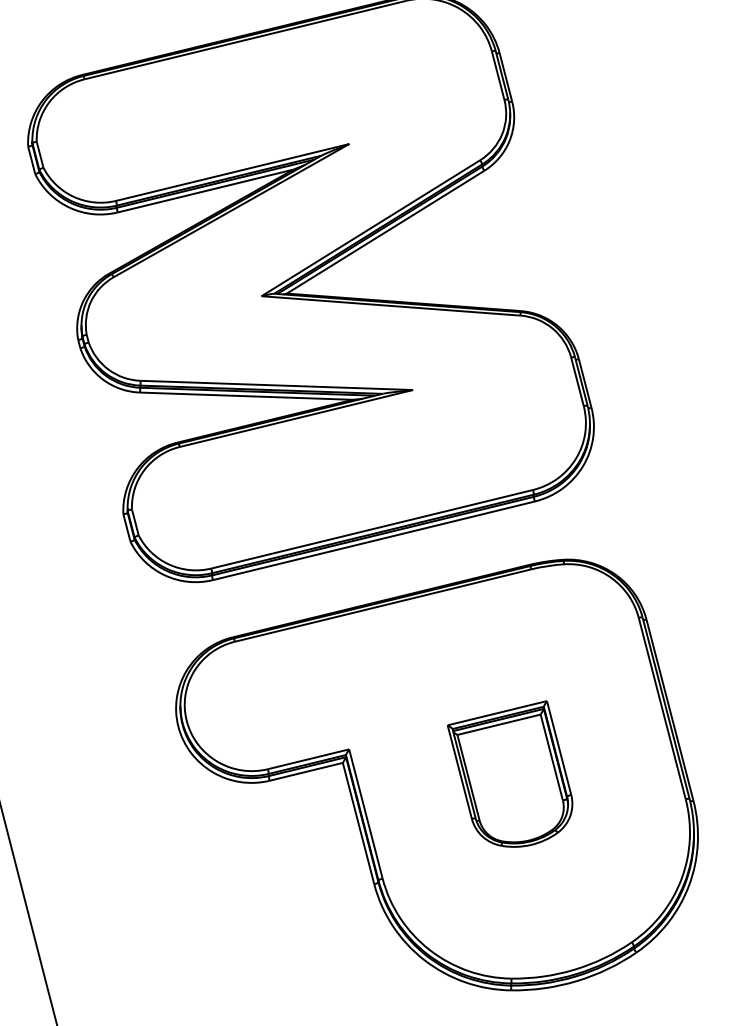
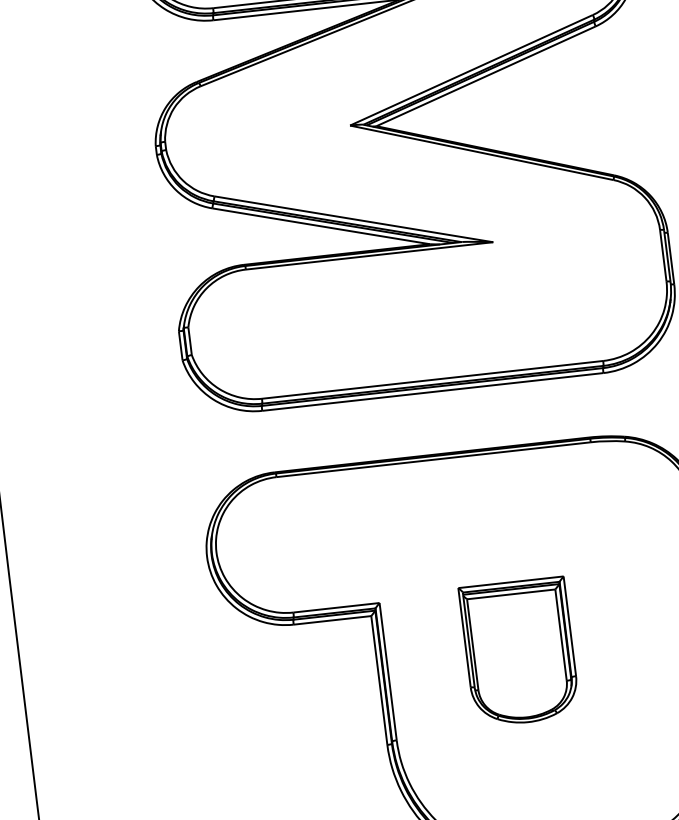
part: (510, 773) -> (516, 645), moved

